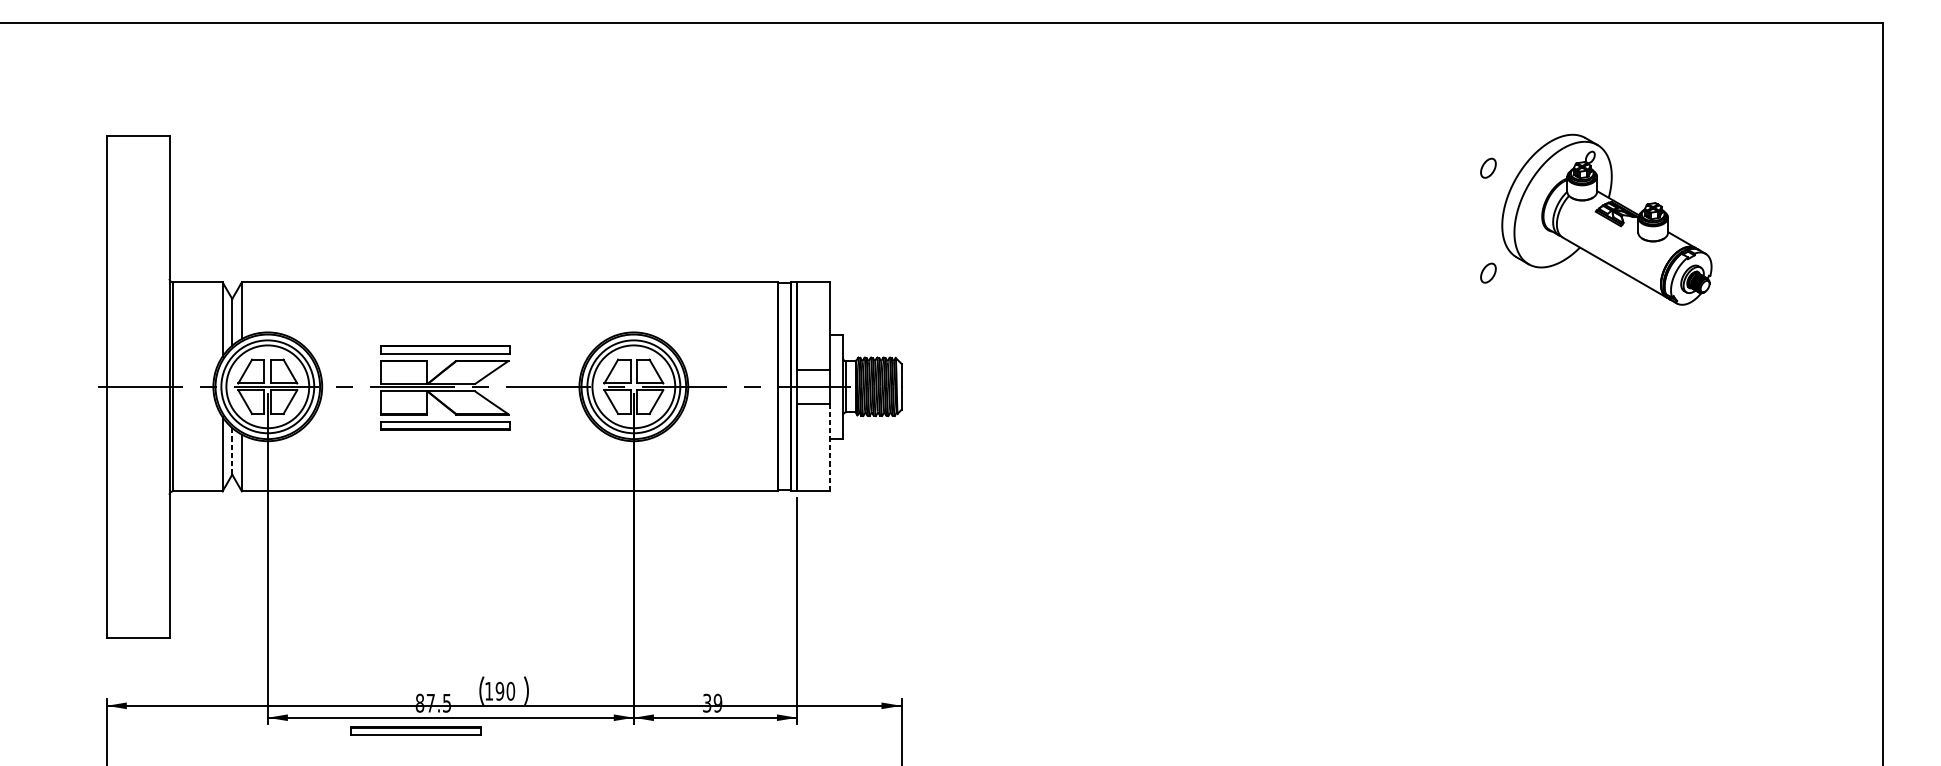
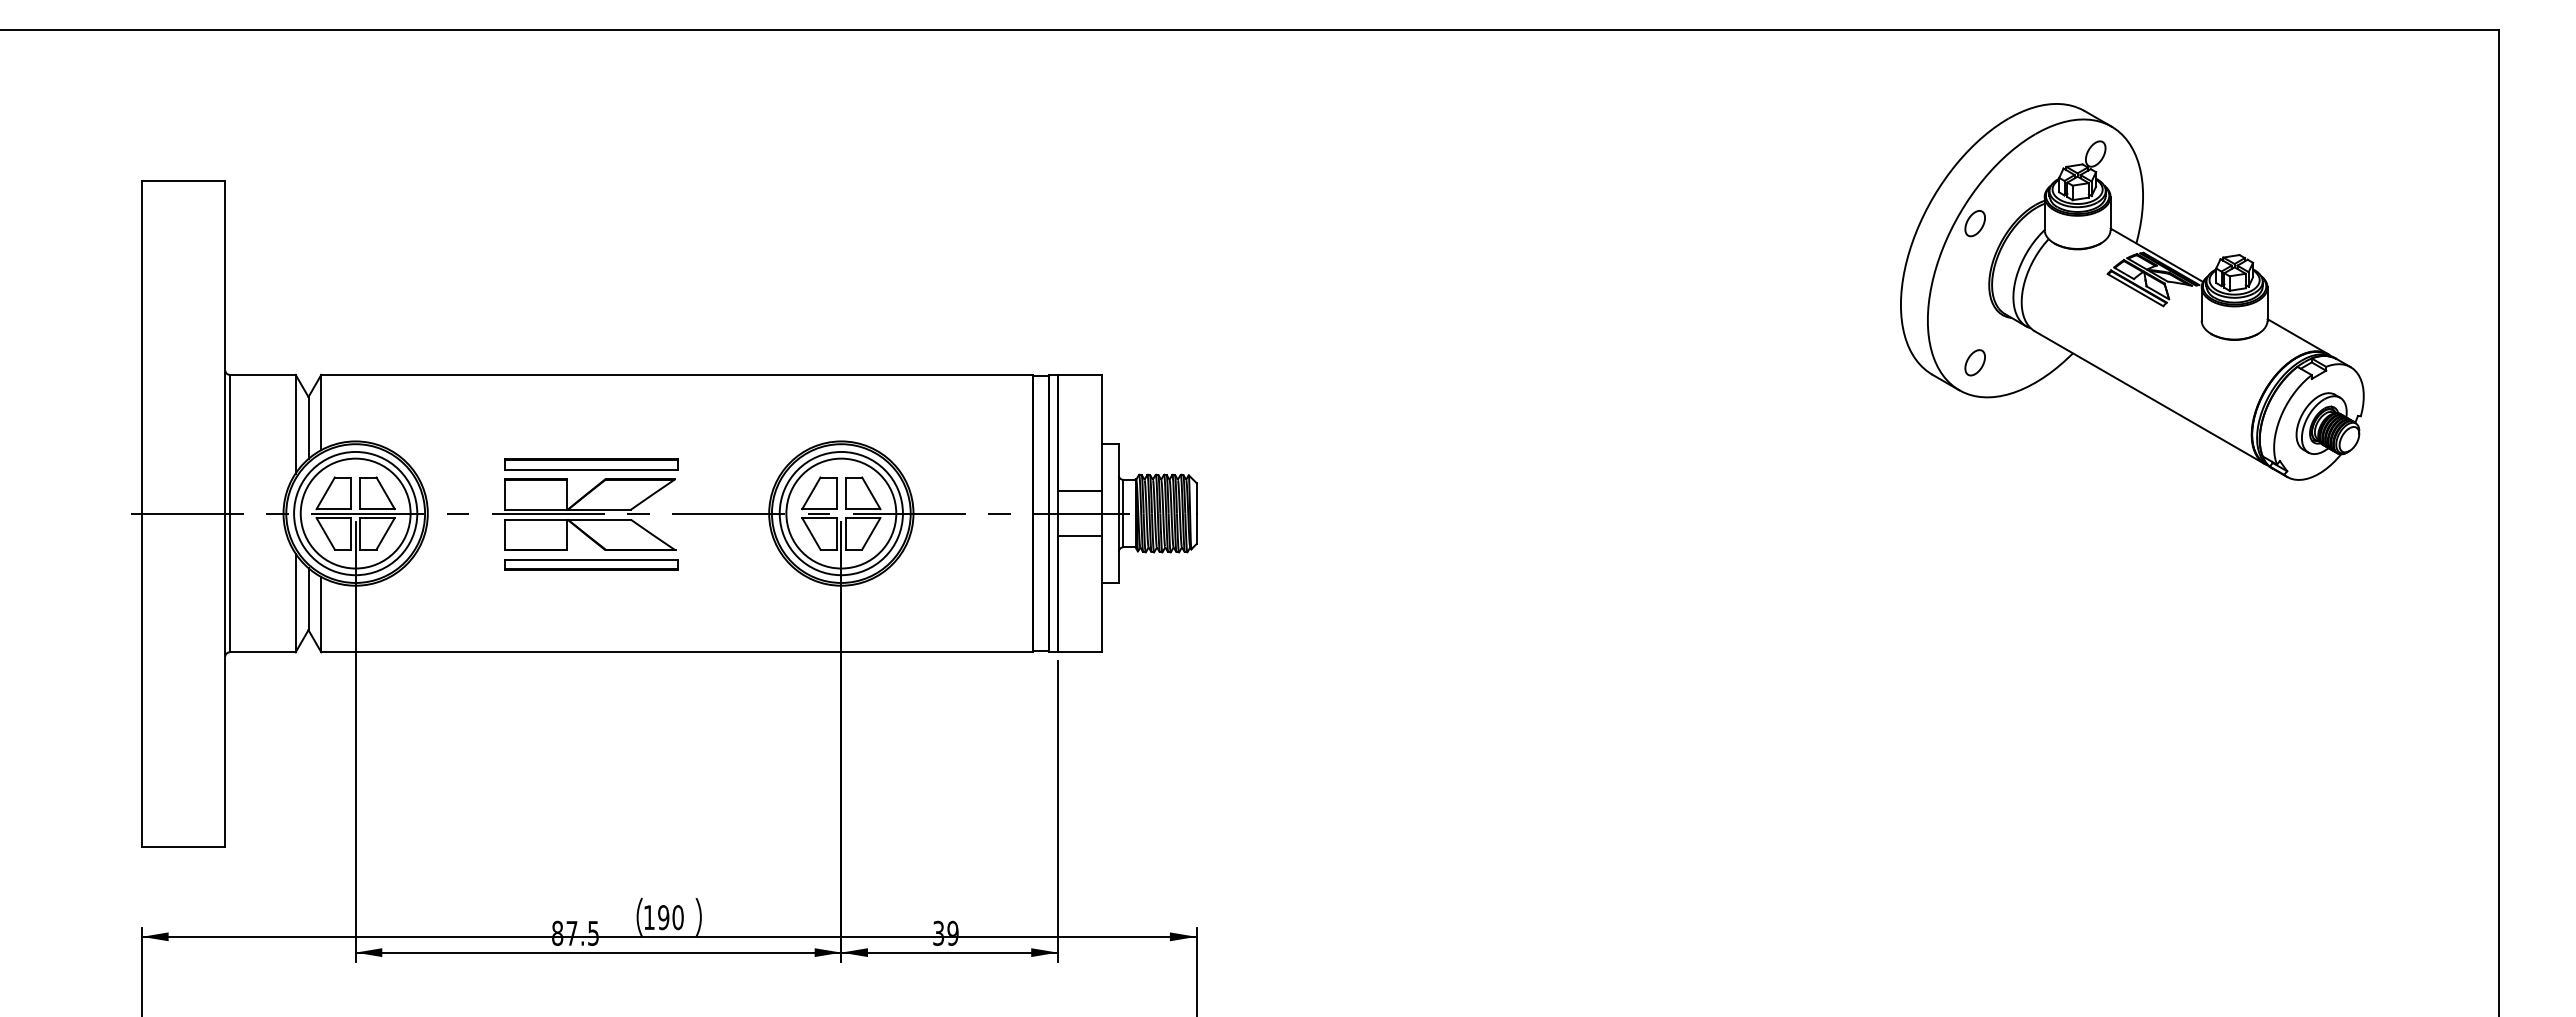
part: (1606, 219) -> (2132, 291), size x1.67
line: (830, 447) -> (1102, 593), dashed -> solid
line: (232, 451) -> (308, 599), dashed -> solid
part: (416, 731) -> (552, 970), removed

